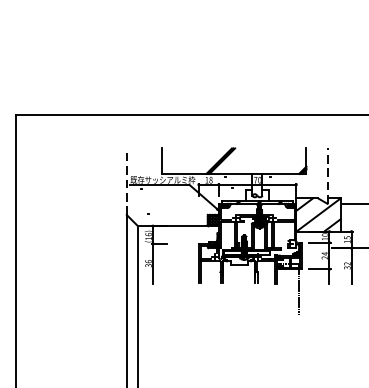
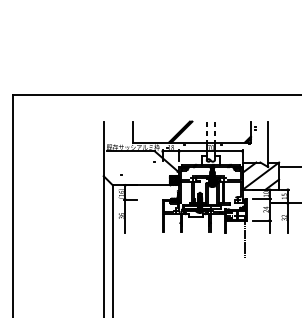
line: (327, 176) -> (268, 144), dashed -> solid
line: (126, 181) -> (103, 148), dashed -> solid

